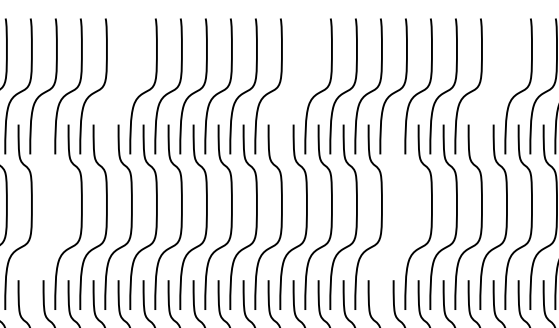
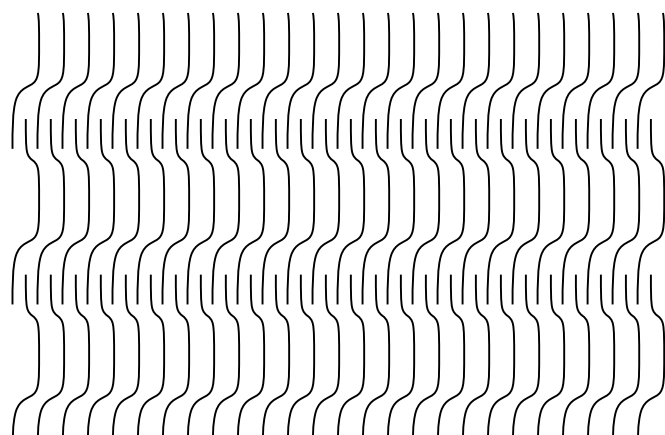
curve: (120, 91) -> (202, 85), added
curve: (295, 91) -> (377, 85), added
curve: (495, 91) -> (577, 85), added
curve: (56, 217) -> (138, 211), added
curve: (406, 217) -> (488, 211), added

